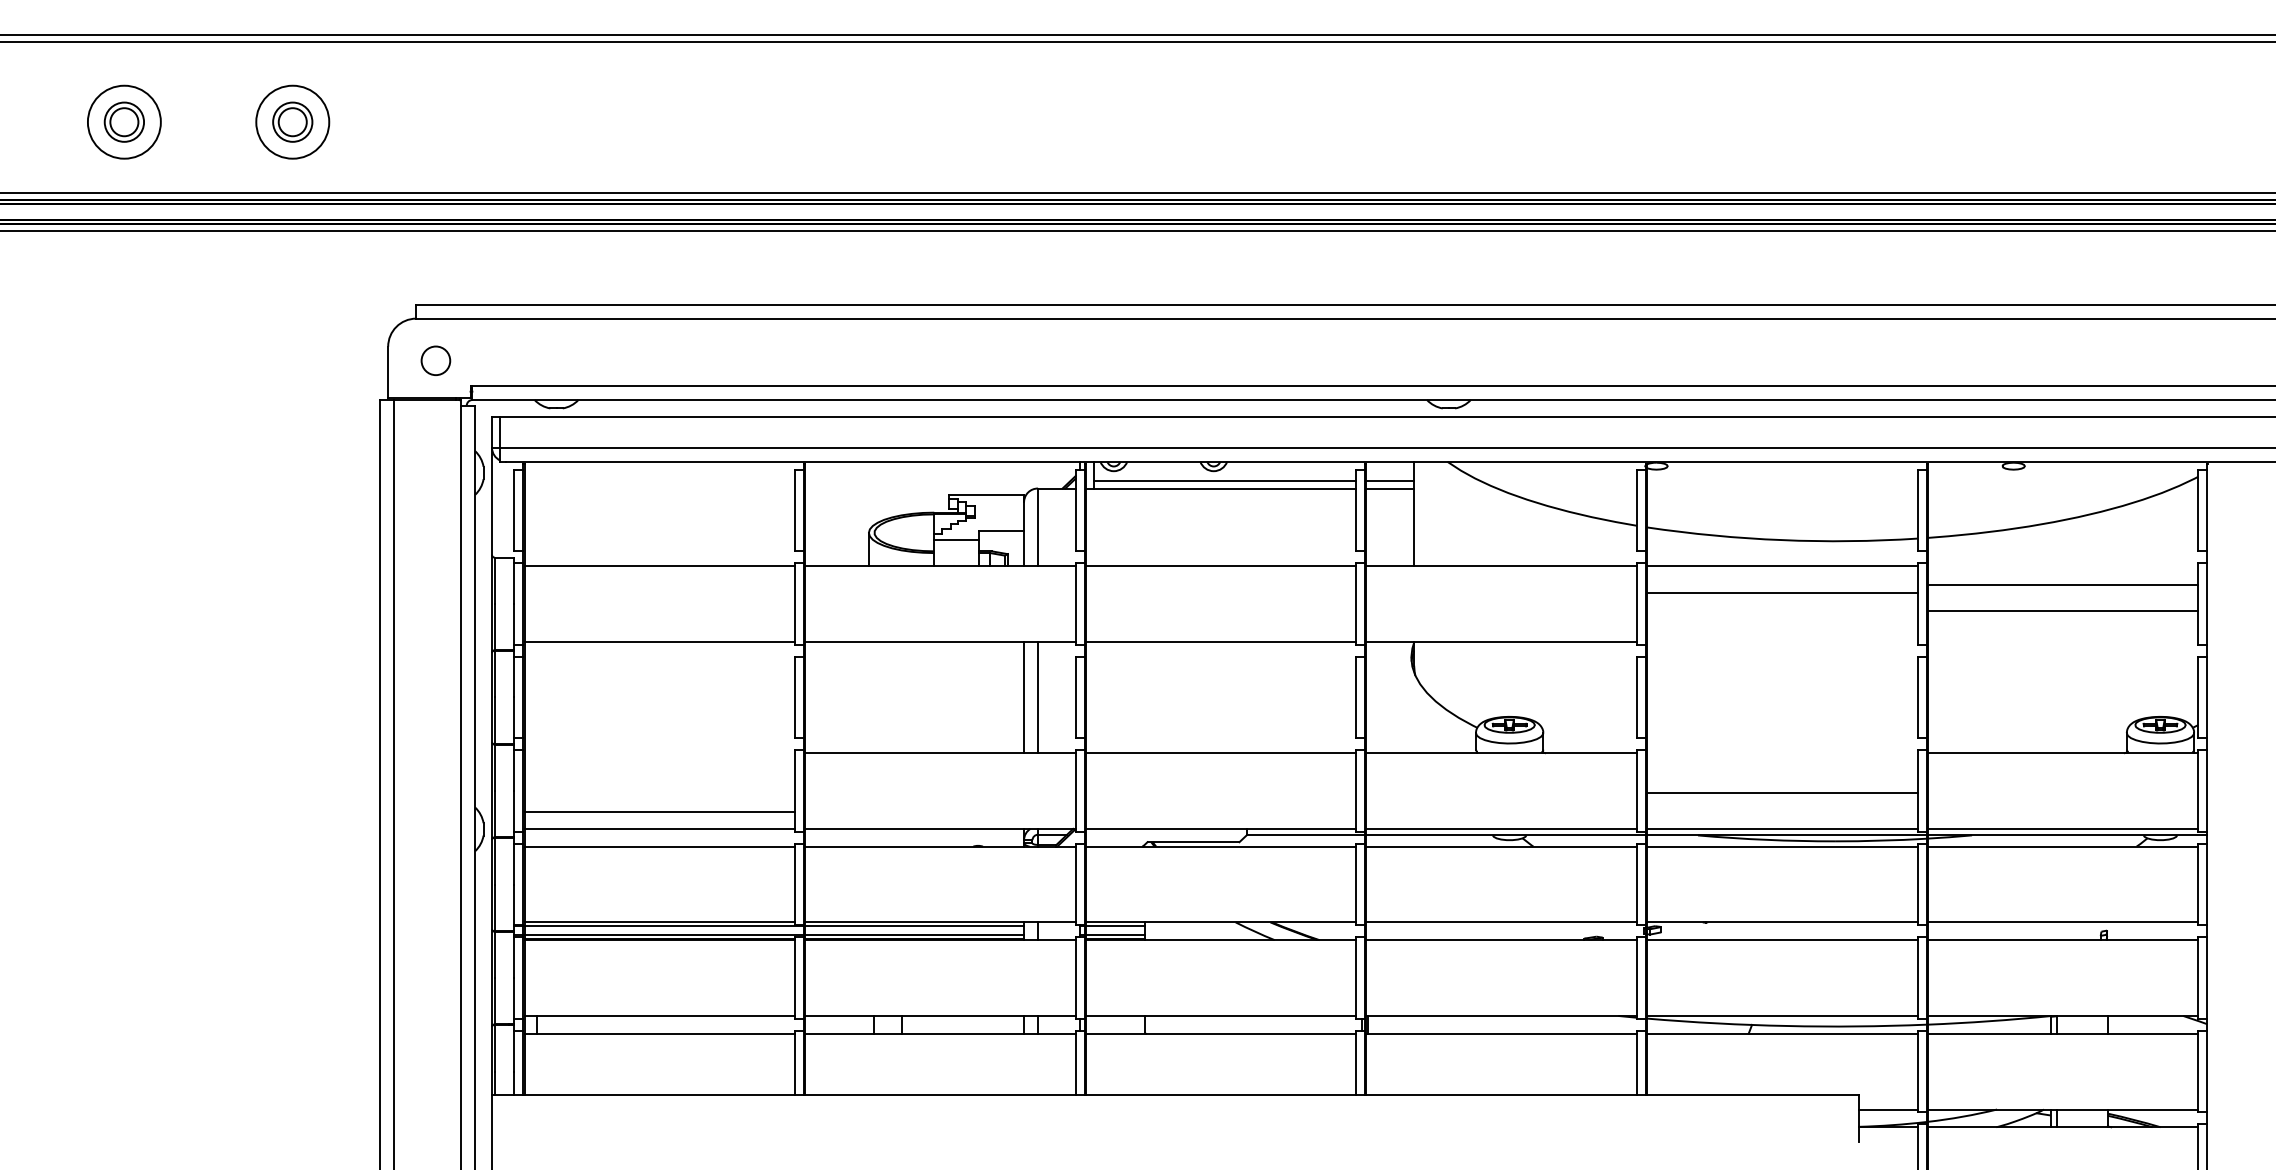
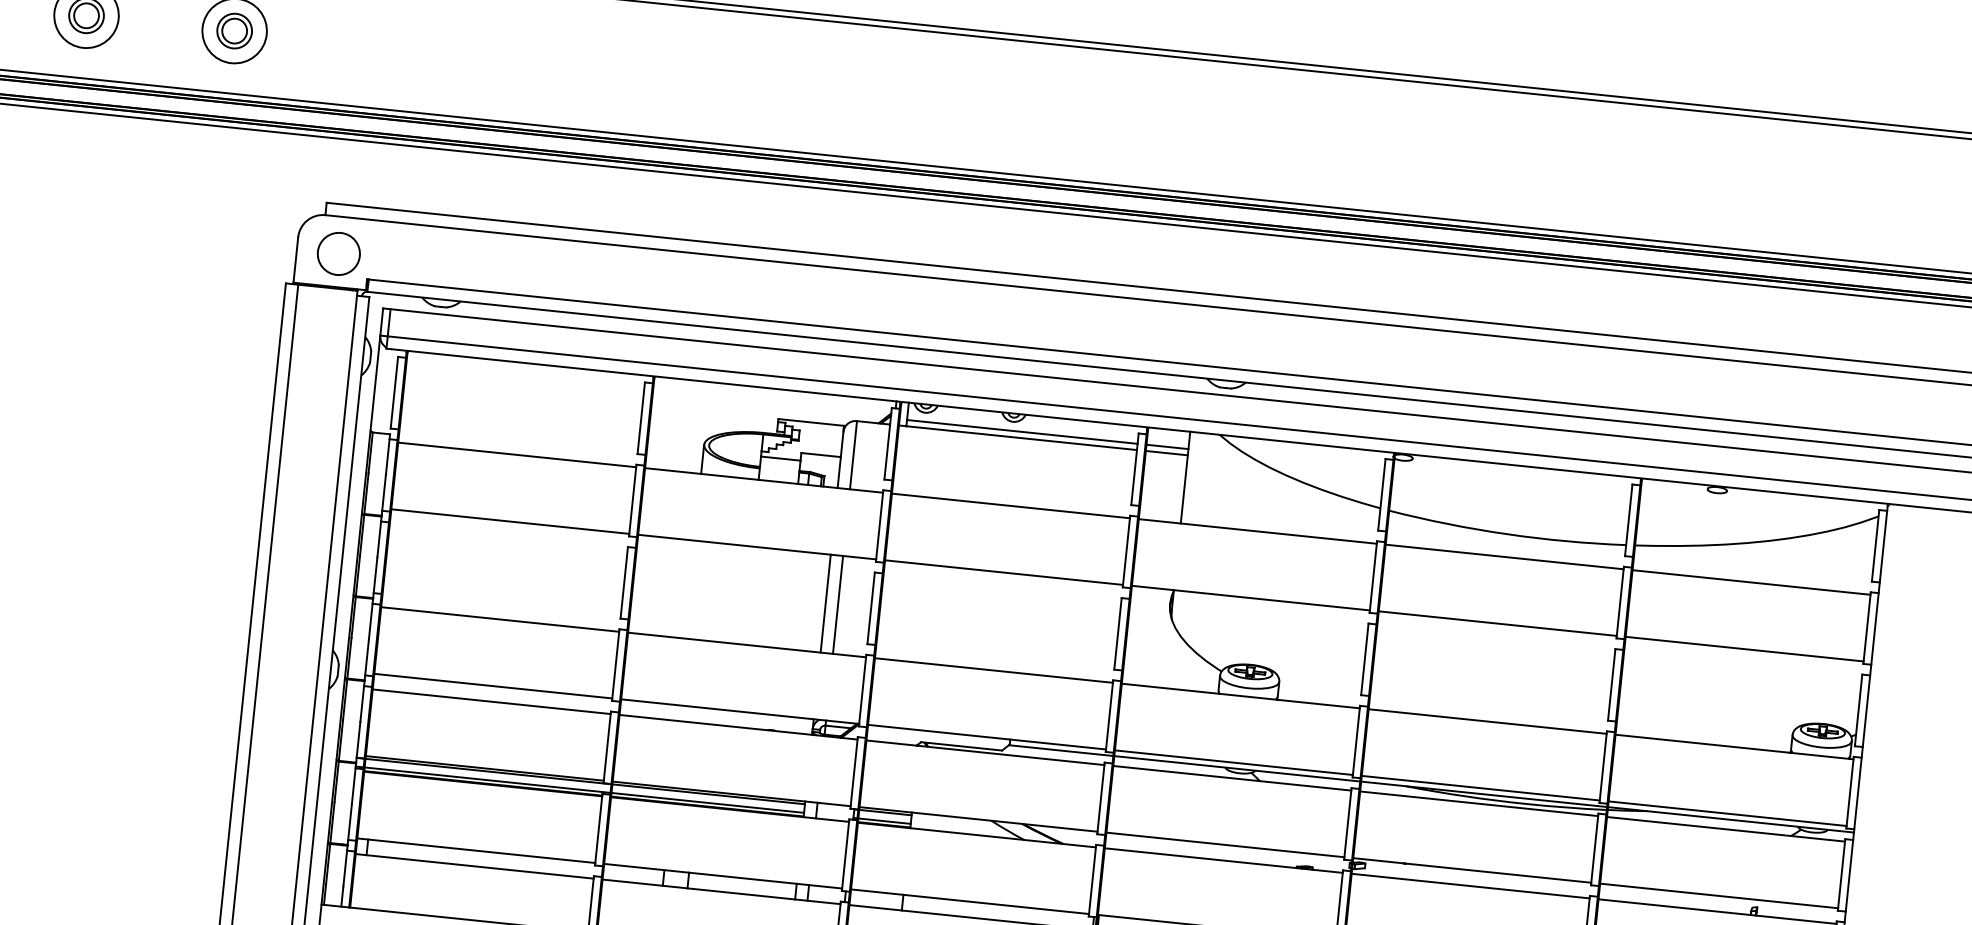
circle: (435, 360) -> (338, 253), size x1.67
line: (2062, 584) -> (1744, 648), moved
line: (1782, 592) -> (1497, 623), moved
line: (2062, 611) -> (1751, 582), moved
line: (1782, 793) -> (1487, 721), moved
line: (659, 812) -> (499, 619), moved

